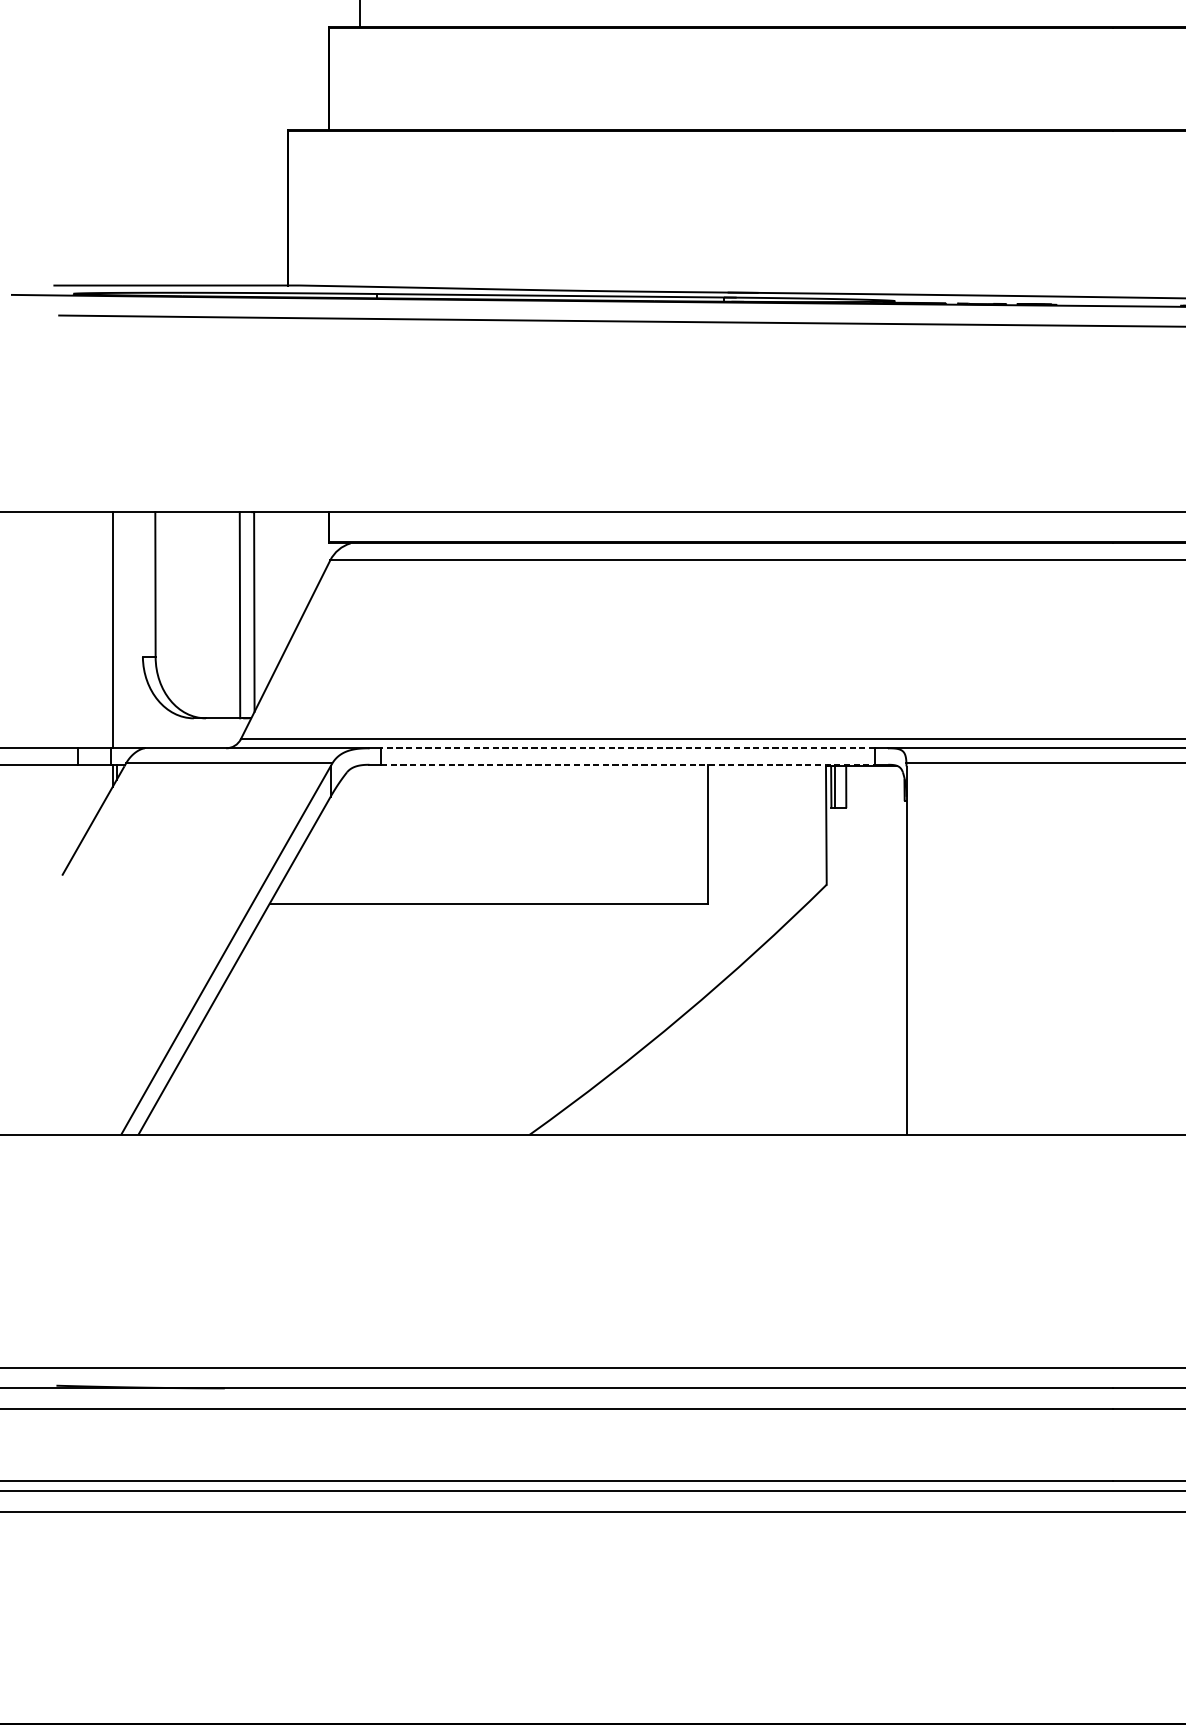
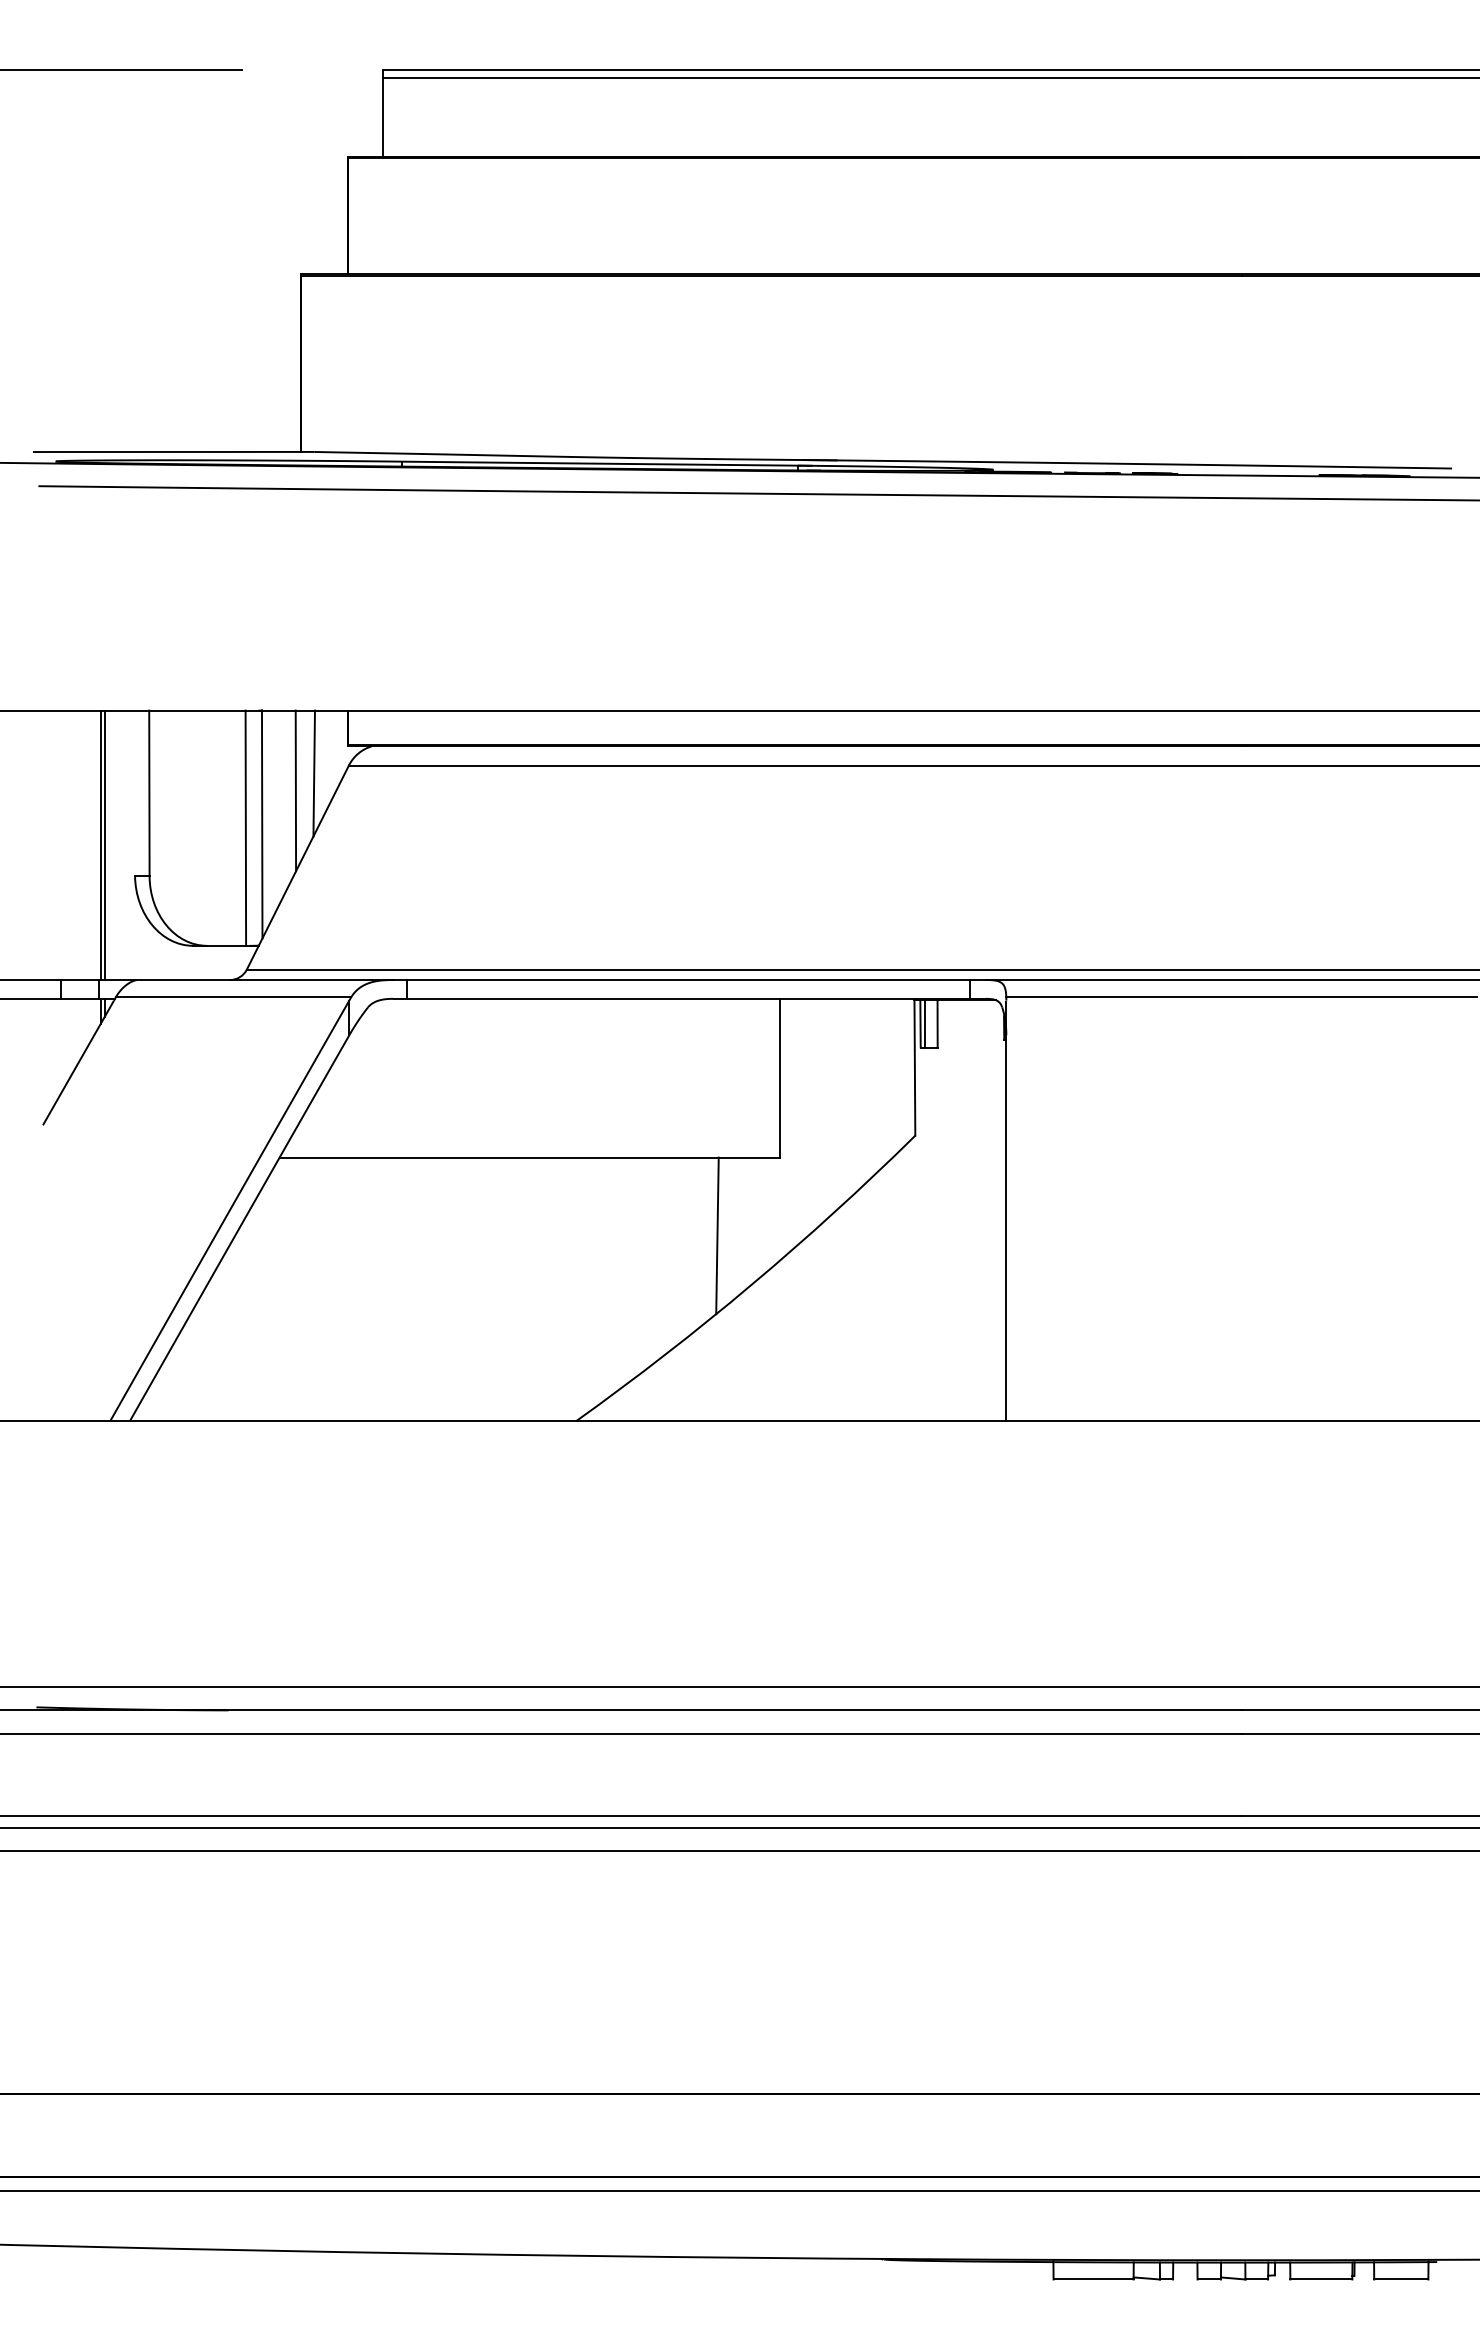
line: (300, 567) -> (314, 773), added
line: (283, 582) -> (295, 790), added
line: (116, 630) -> (104, 845), added
line: (627, 748) -> (688, 980), dashed -> solid
line: (627, 764) -> (688, 998), dashed -> solid
line: (653, 972) -> (717, 1235), added

